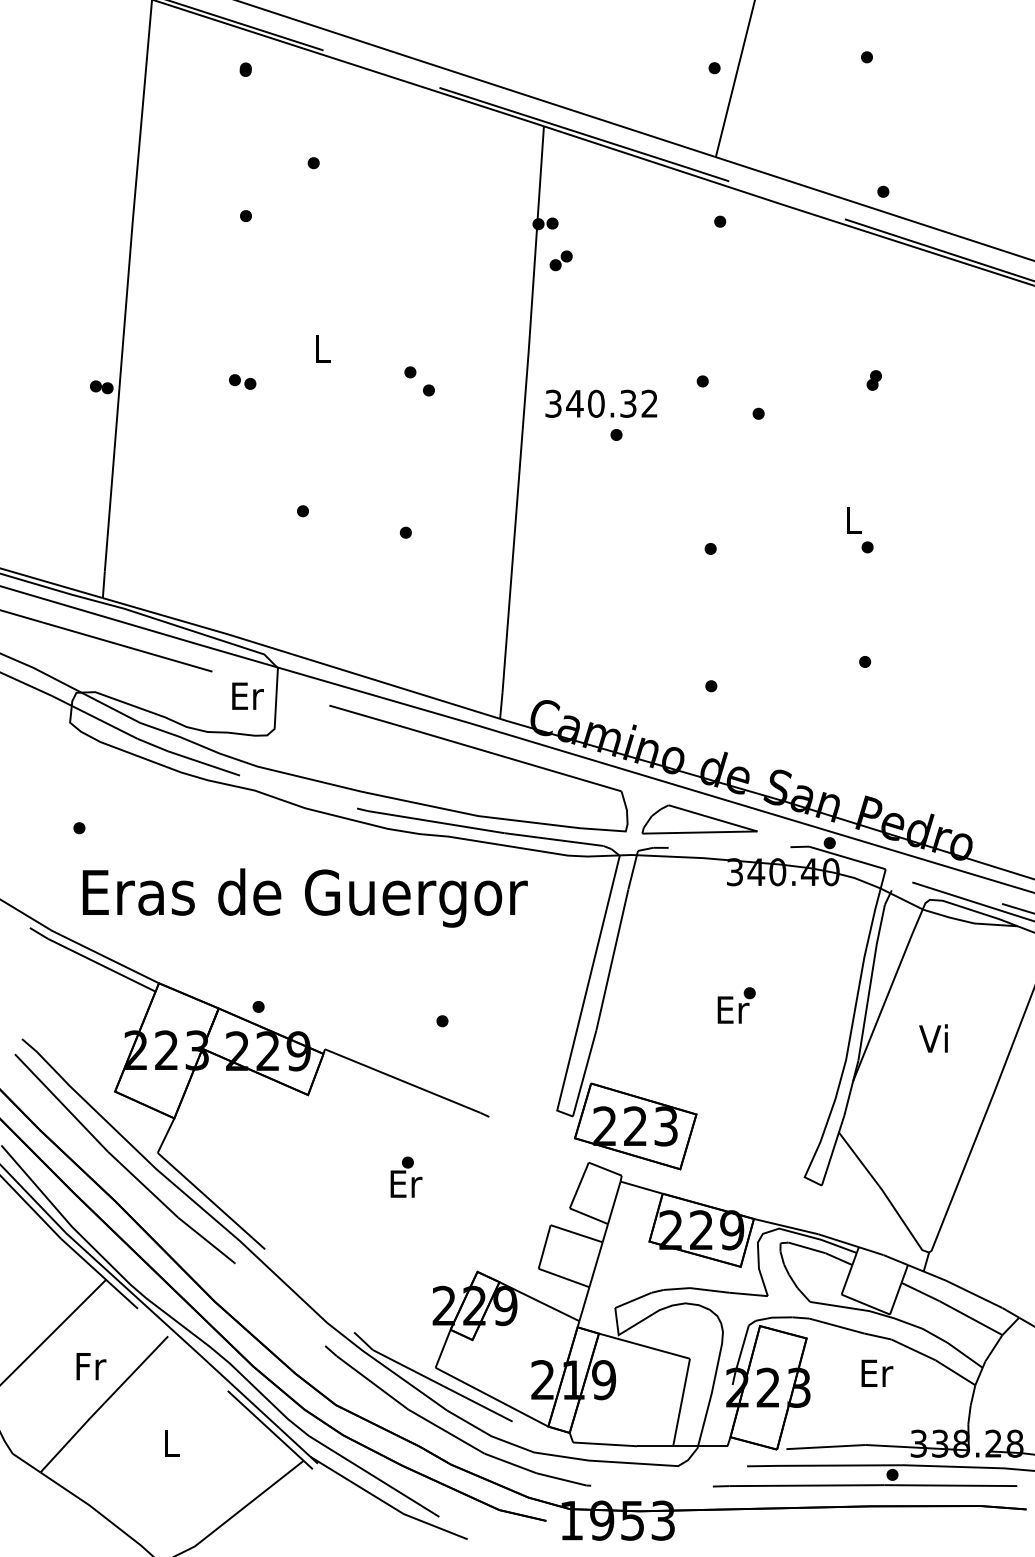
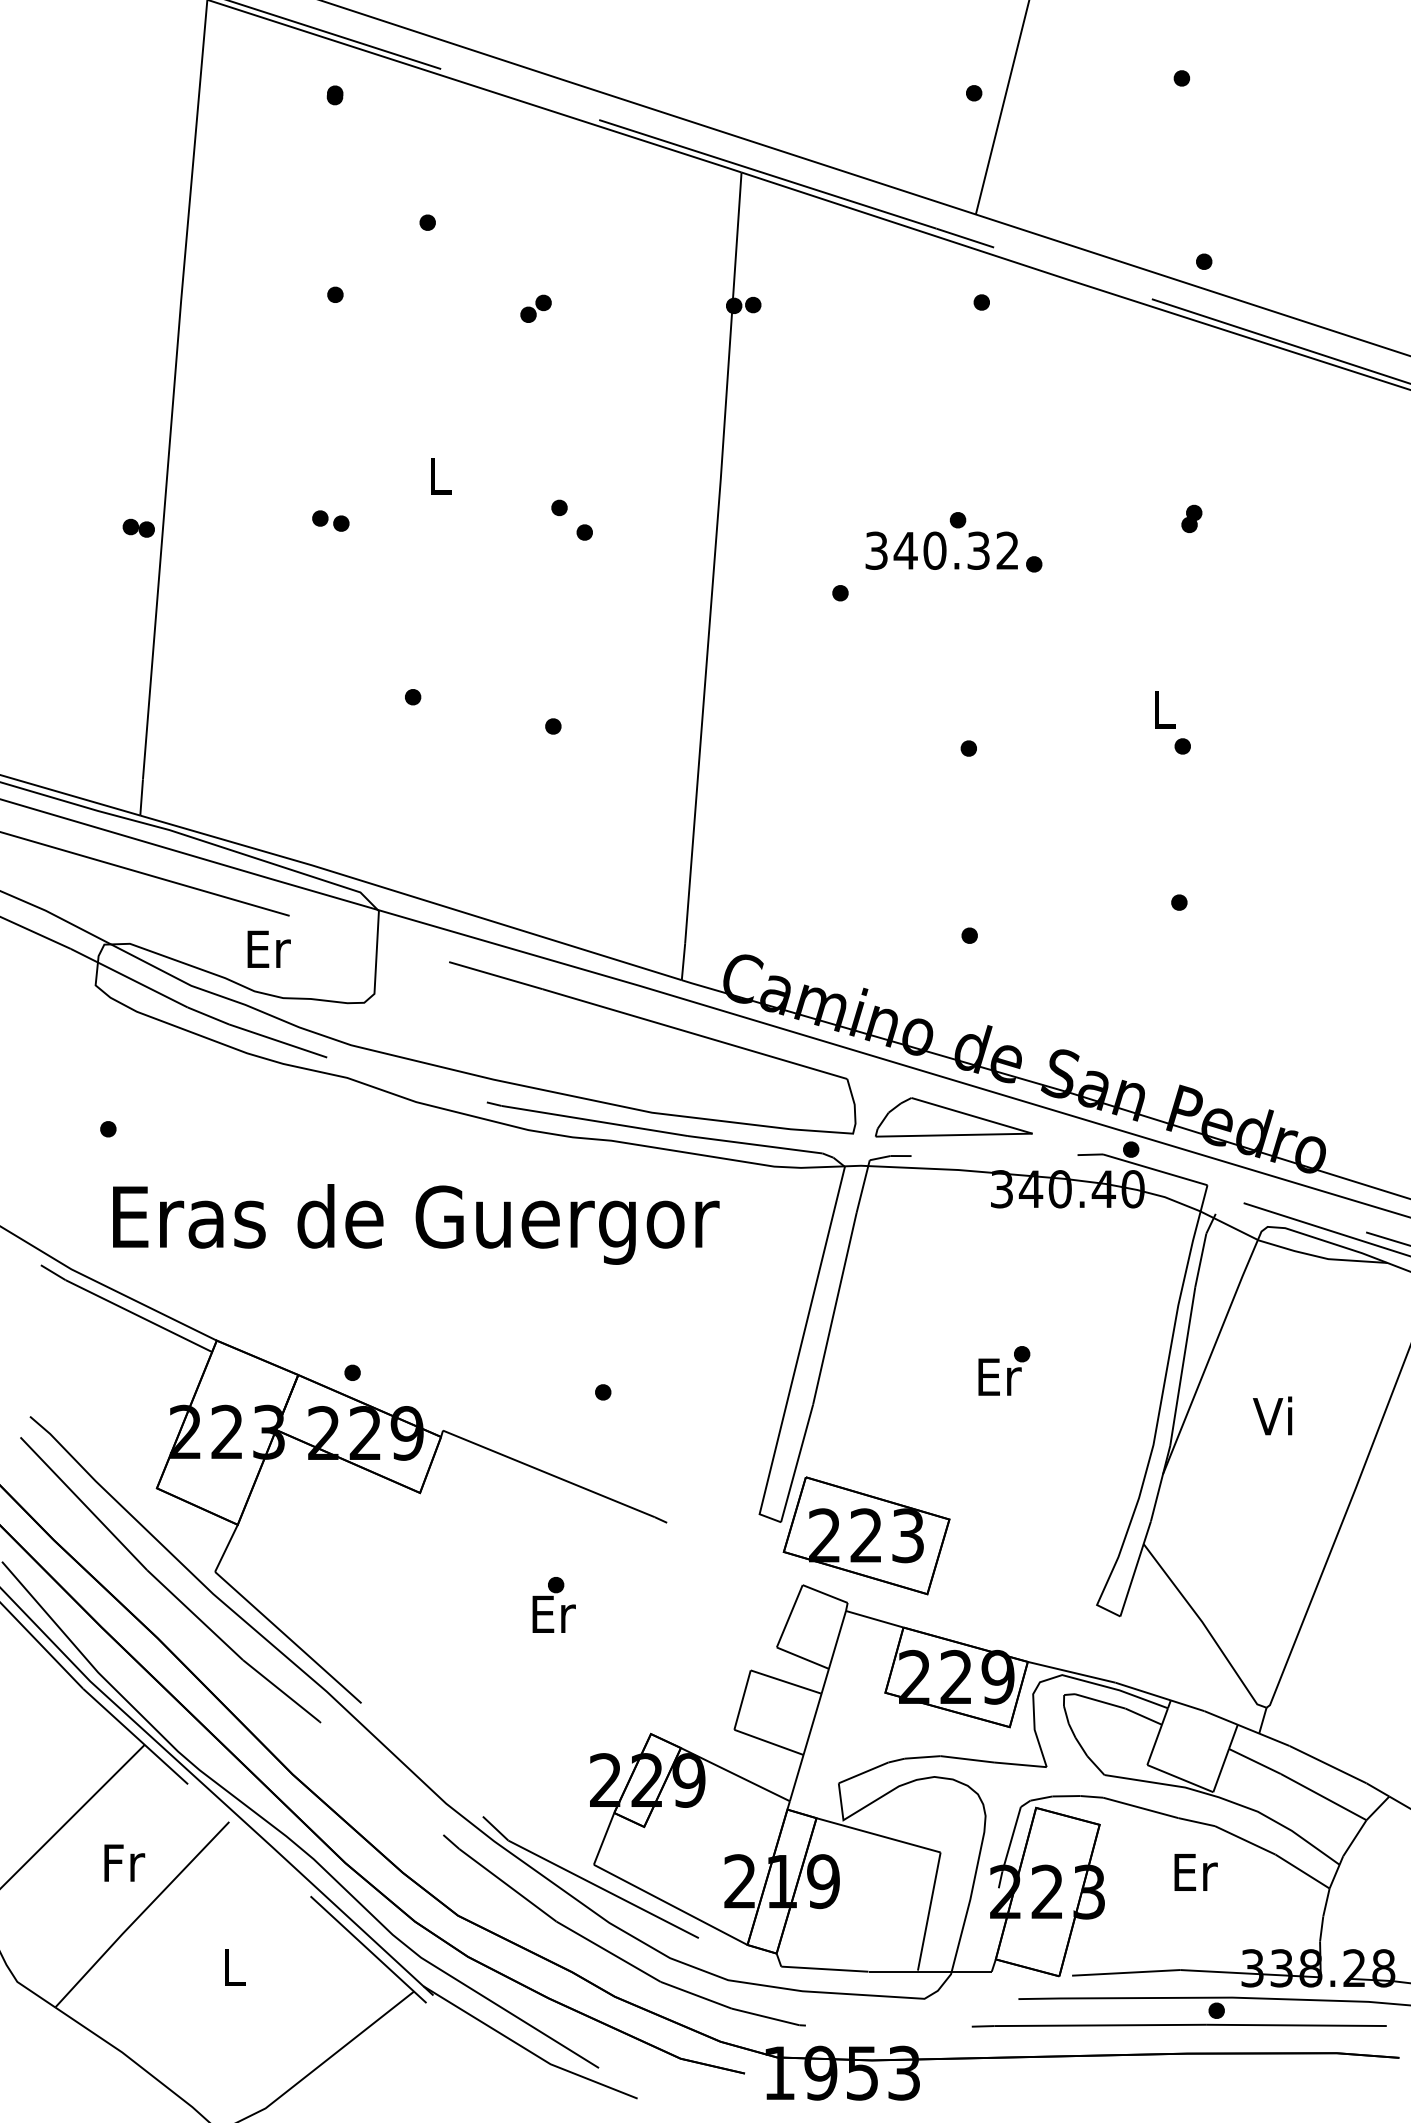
part: (560, 260) -> (535, 308), moved
text: (601, 403) -> (941, 550), moved
text: (247, 695) -> (268, 948), moved

